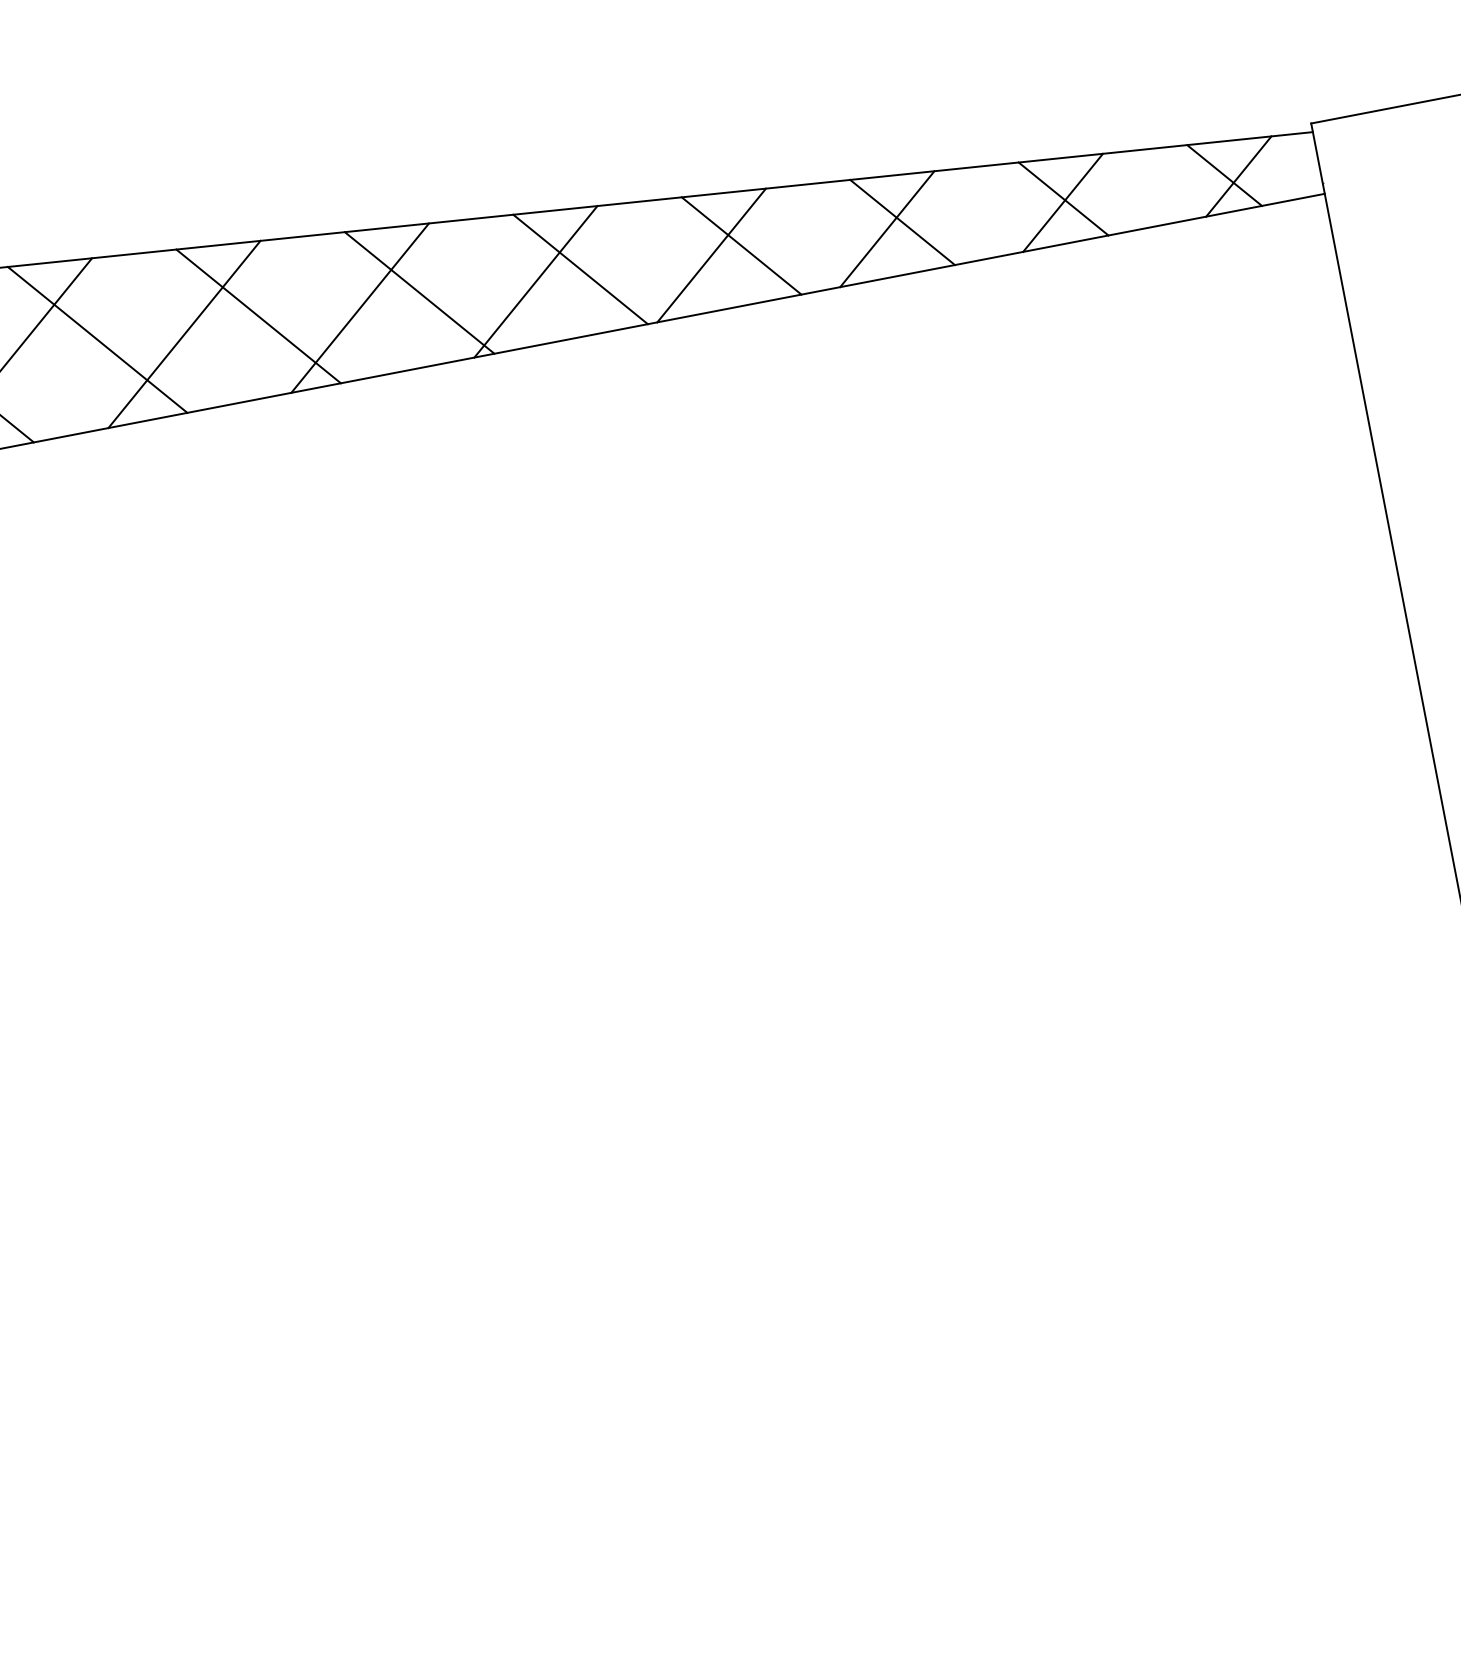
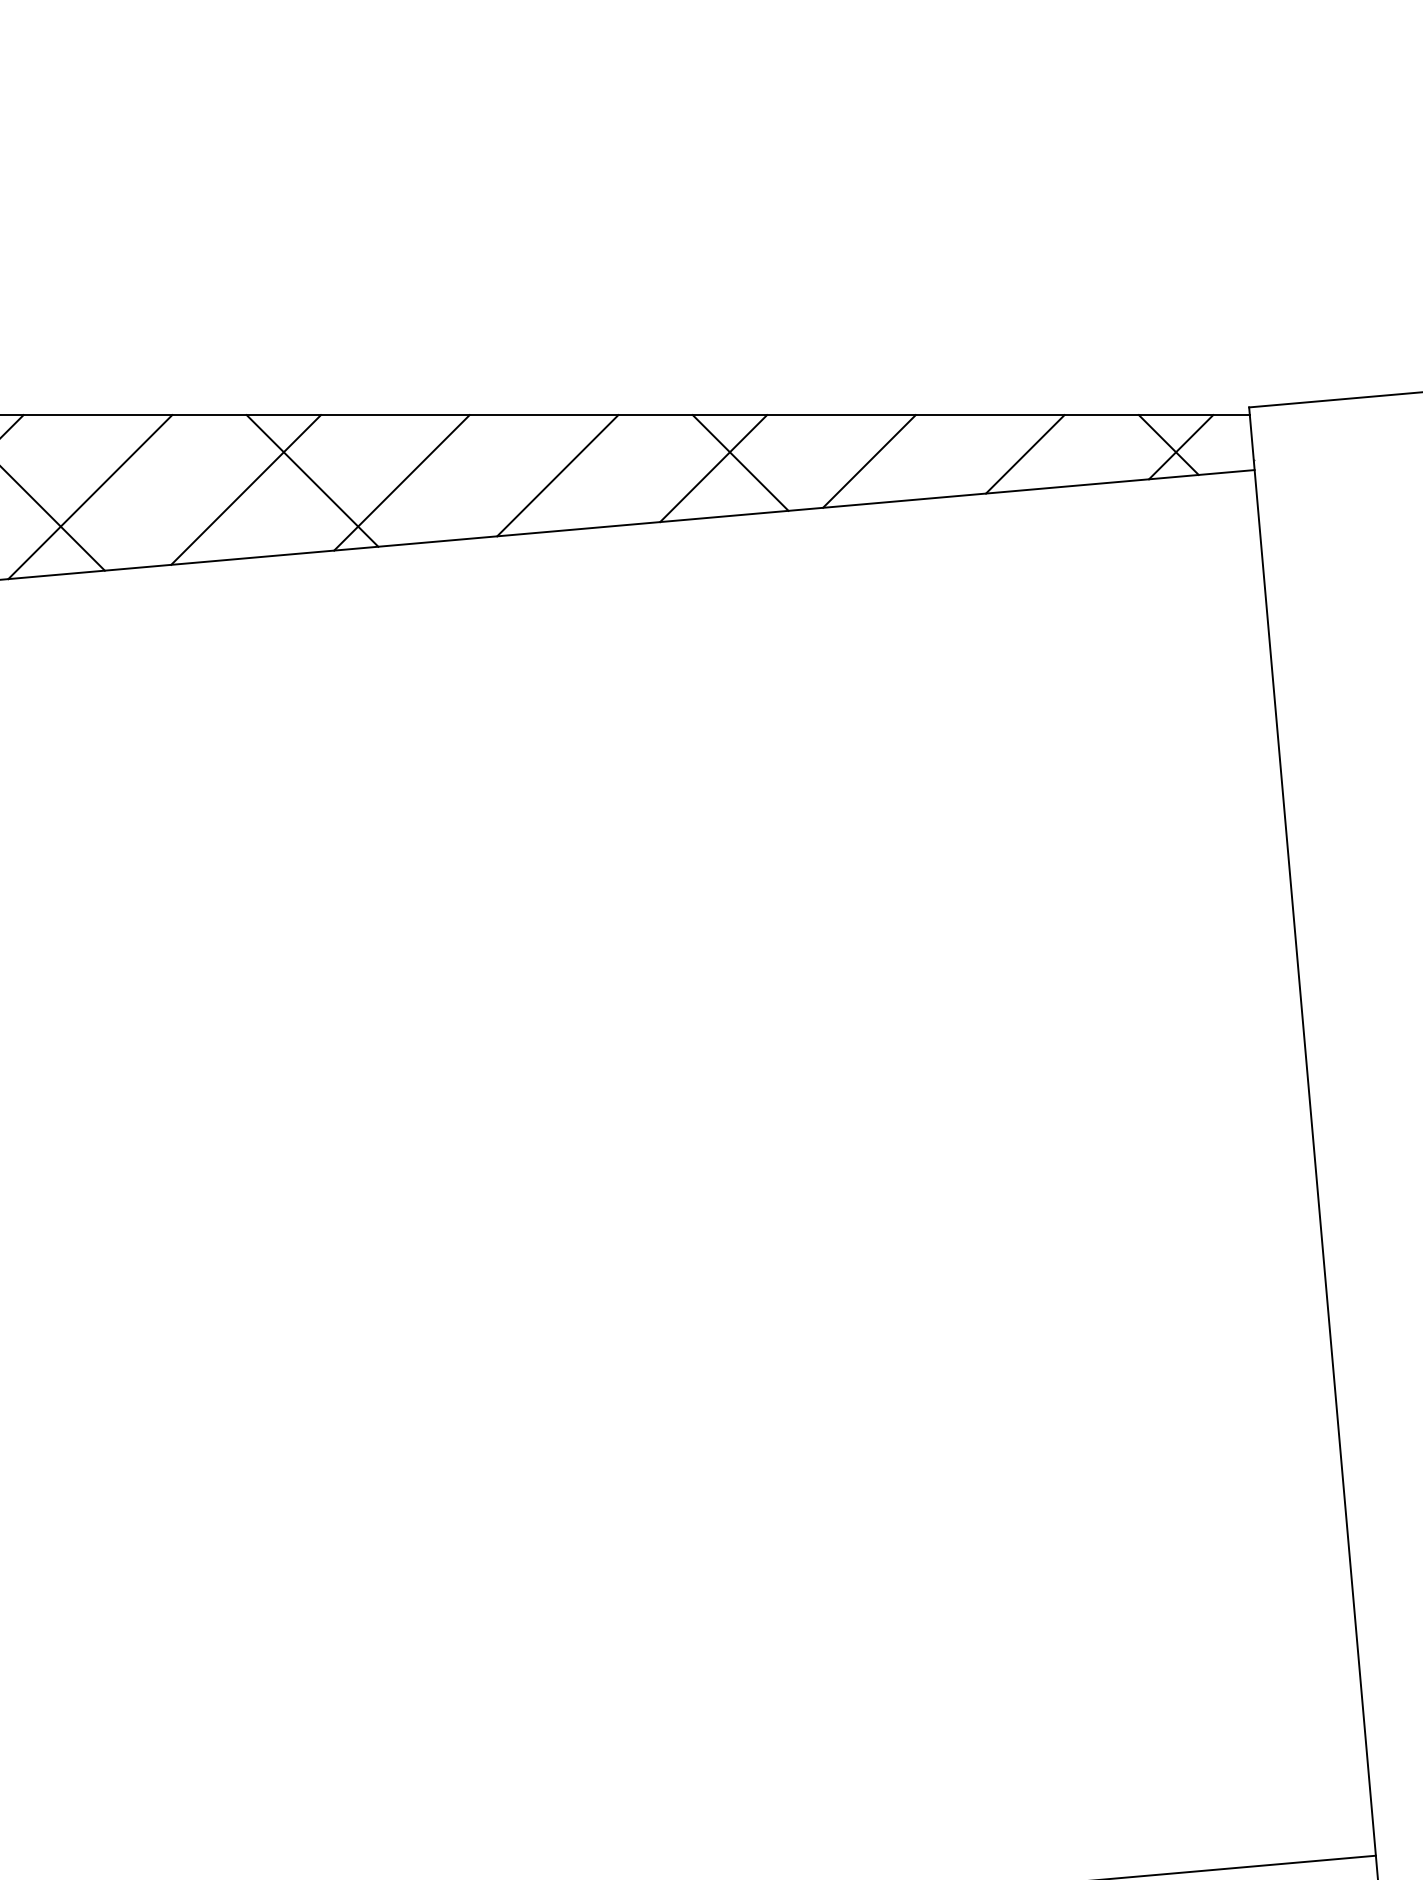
line: (1064, 198) -> (1026, 450), removed
line: (902, 221) -> (883, 456), removed
line: (580, 269) -> (597, 468), removed
line: (419, 292) -> (455, 474), removed
line: (97, 339) -> (169, 486), removed

